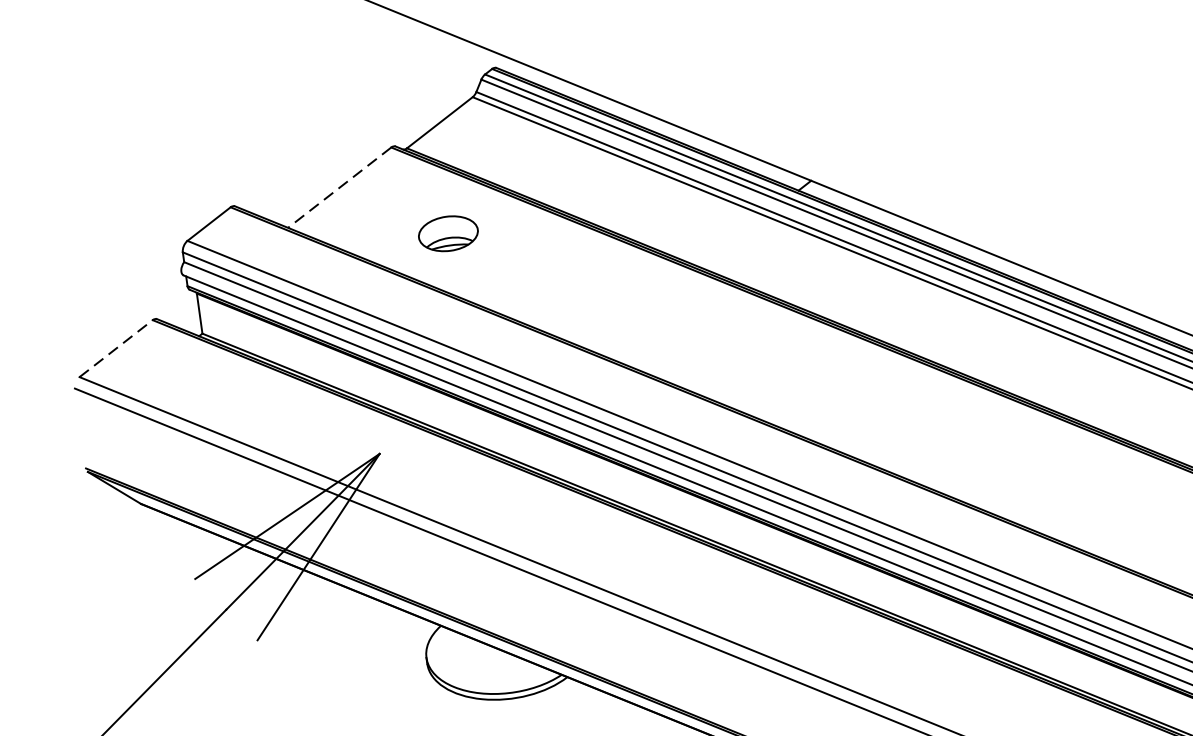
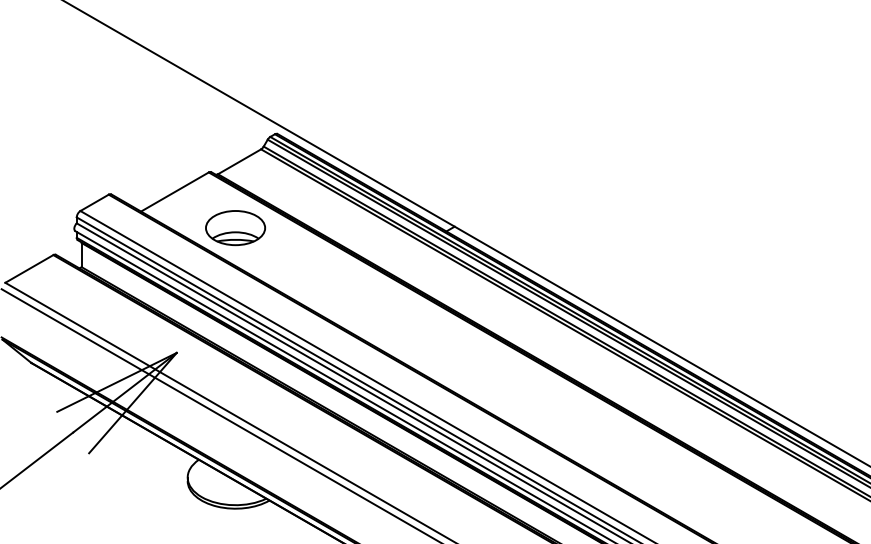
line: (339, 188) -> (174, 192), dashed -> solid
part: (448, 234) -> (235, 228), size x1.67
line: (116, 347) -> (29, 268), dashed -> solid

